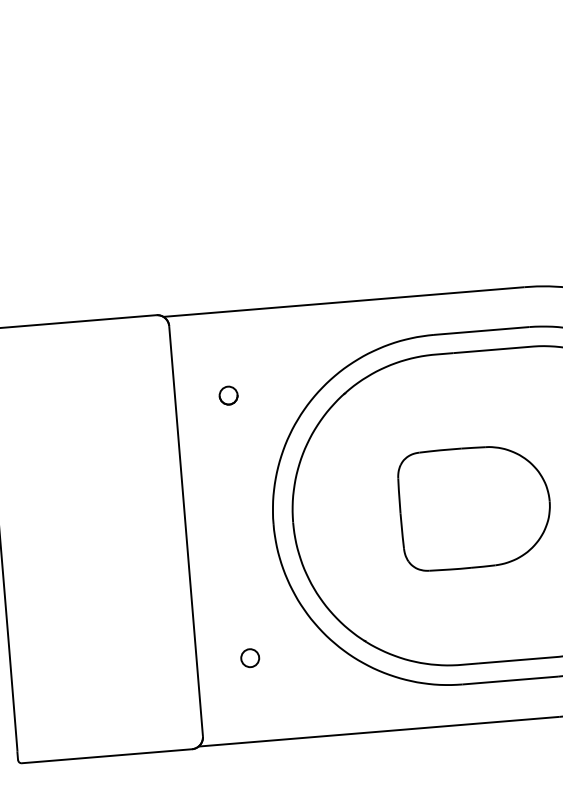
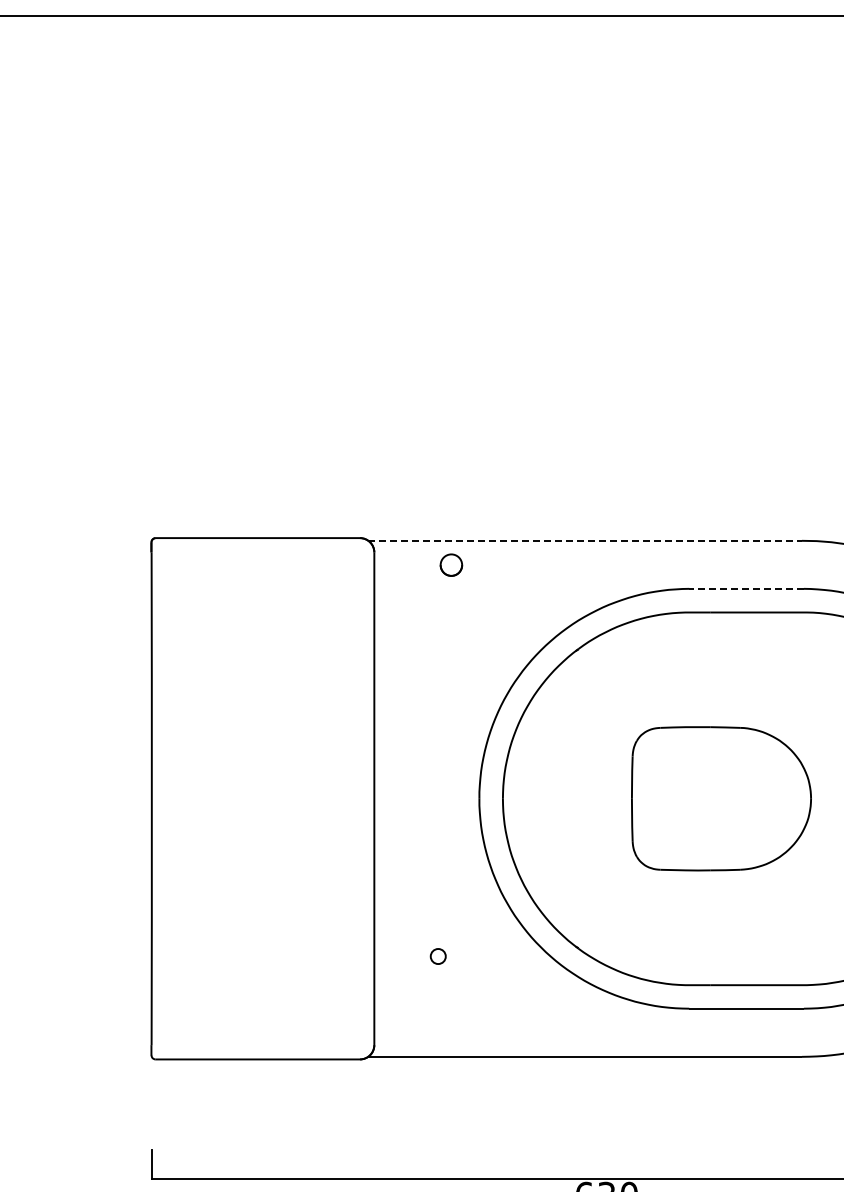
line: (344, 301) -> (585, 540), solid -> dashed
line: (481, 330) -> (746, 588), solid -> dashed
part: (228, 395) -> (451, 564), moved
circle: (249, 658) -> (437, 956), size x0.7

